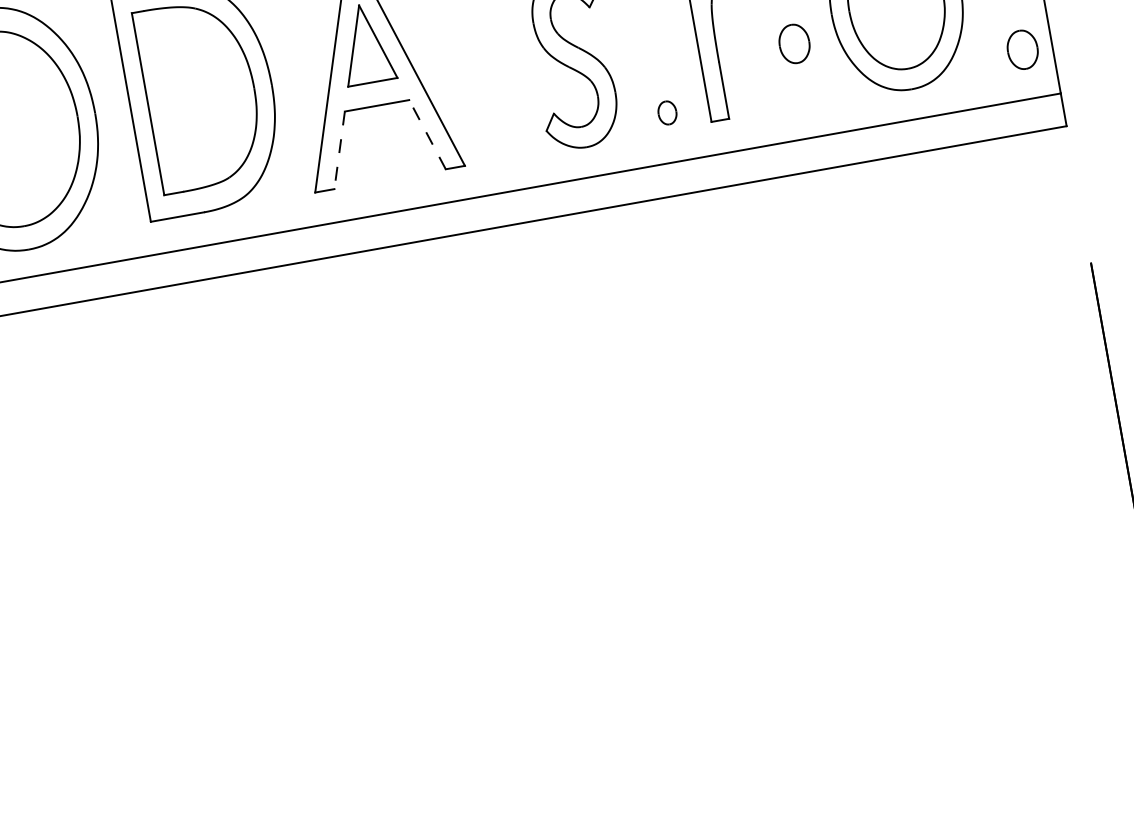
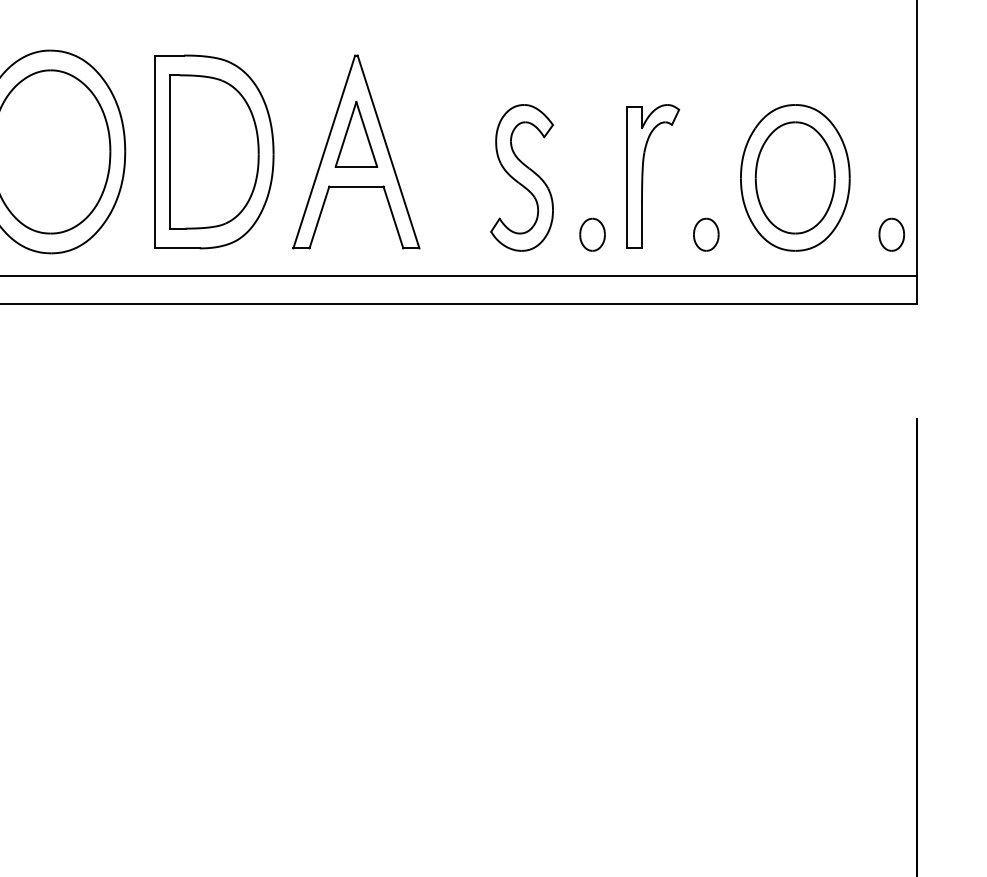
part: (794, 43) -> (706, 234), moved
part: (667, 112) -> (592, 234), size x1.67
line: (427, 134) -> (393, 217), dashed -> solid
line: (339, 150) -> (319, 217), dashed -> solid

